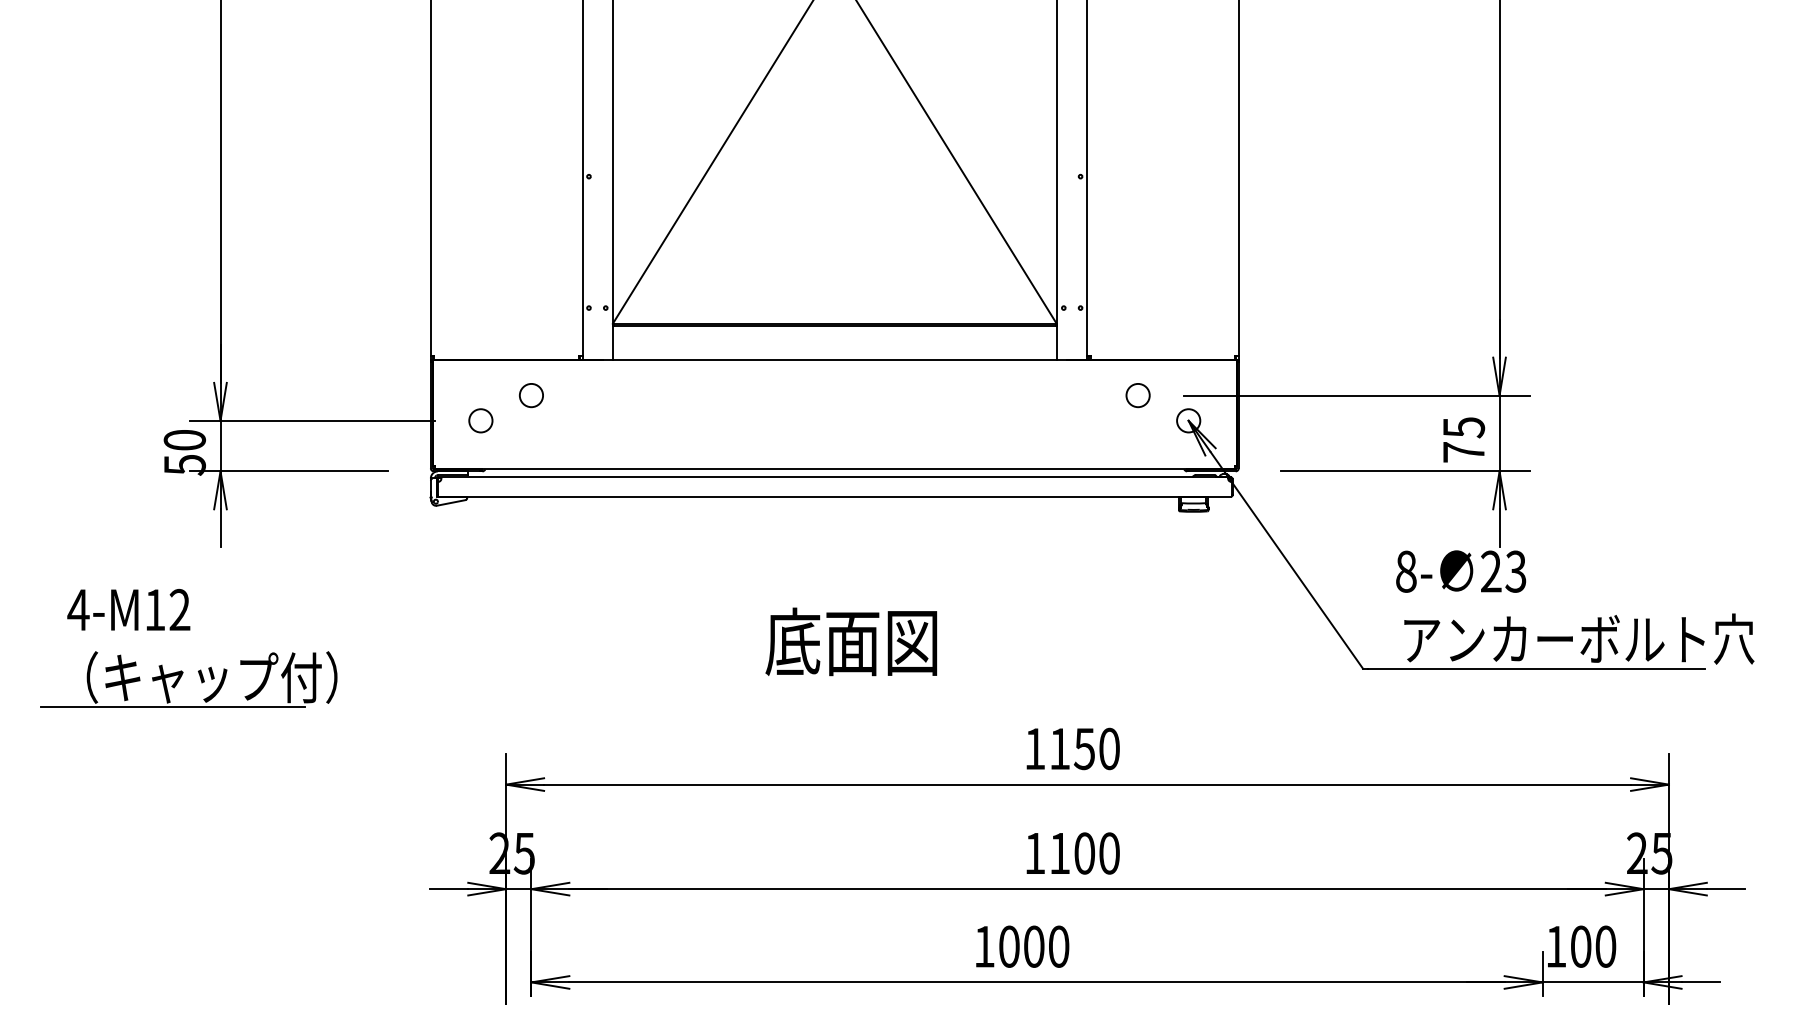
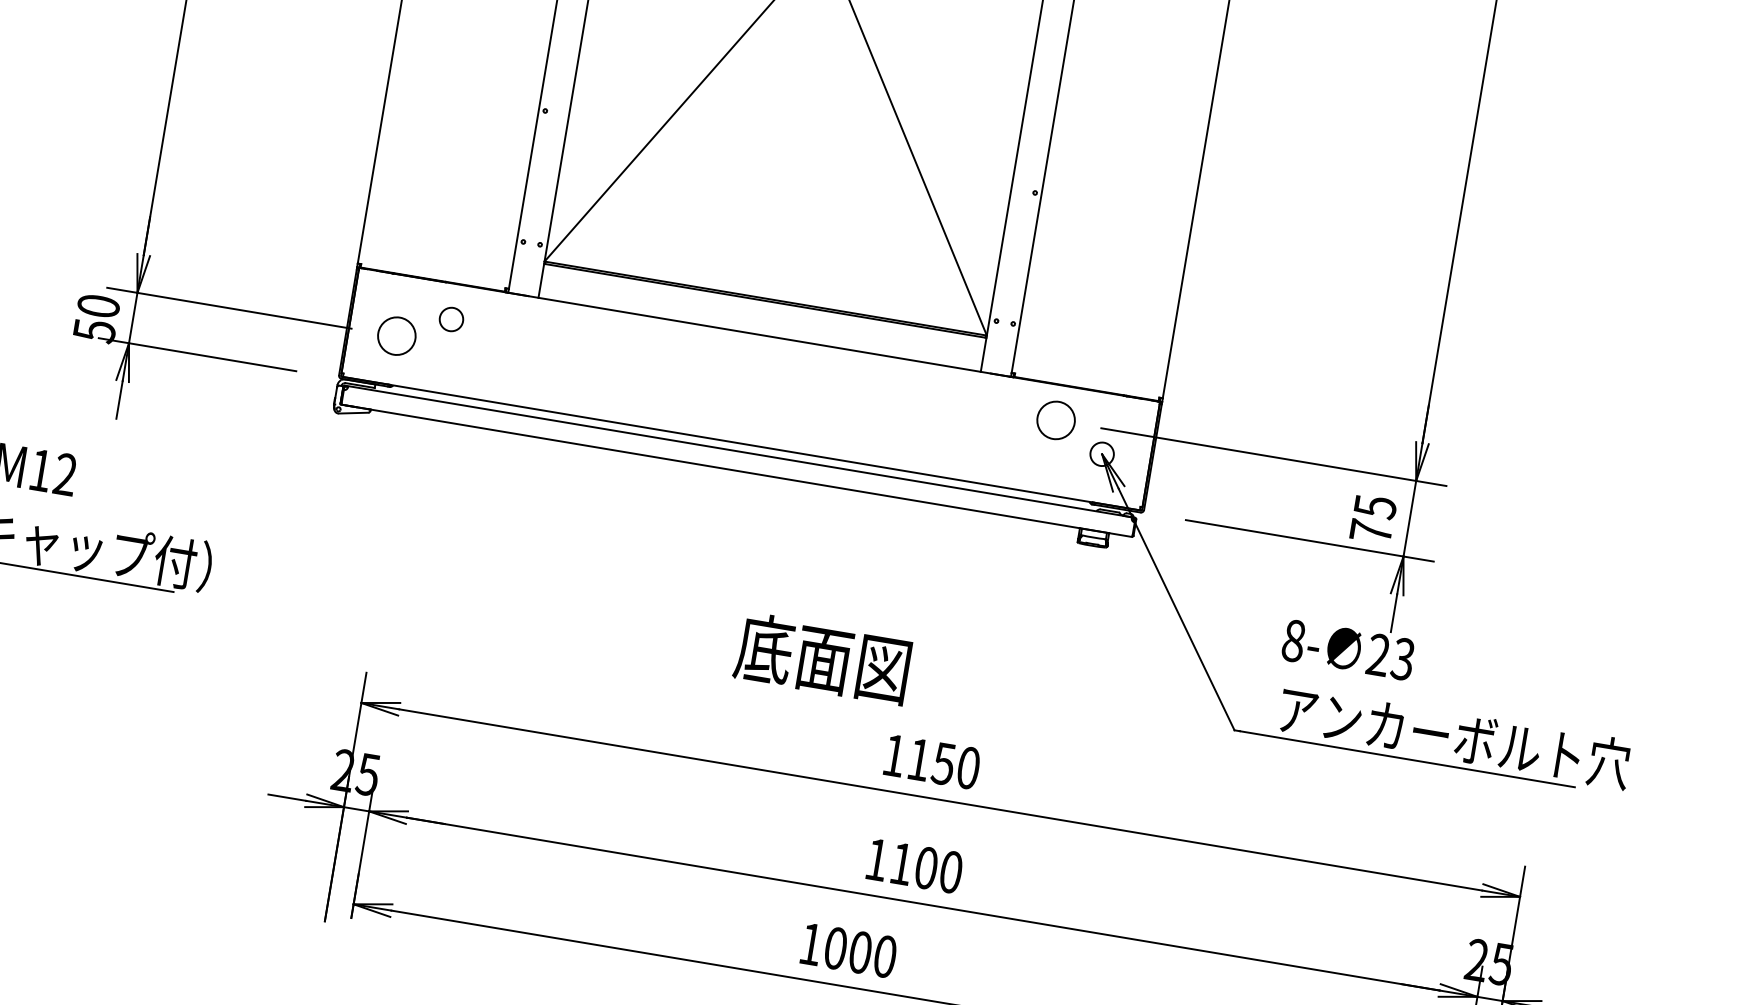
circle: (1137, 395) -> (1055, 420), size x1.6
circle: (480, 420) -> (396, 335), size x1.6
text: (851, 641) -> (823, 658), moved

